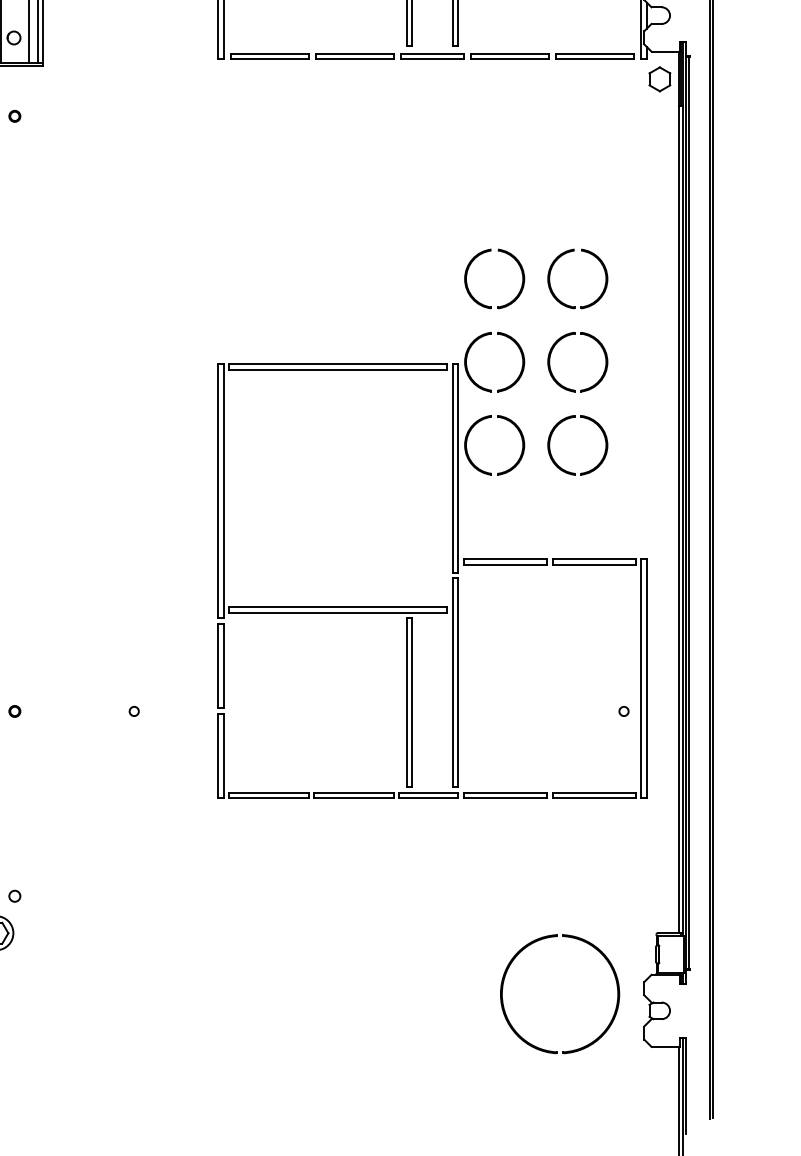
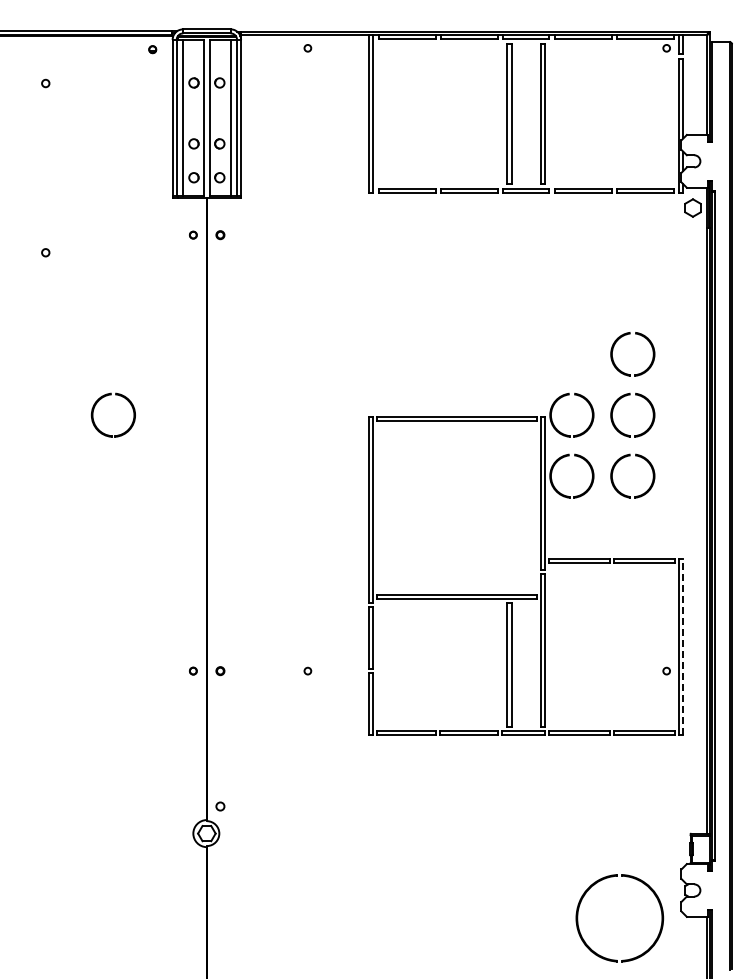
part: (473, 295) -> (556, 366), removed
line: (646, 679) -> (683, 647), solid -> dashed
part: (505, 982) -> (579, 909), moved

